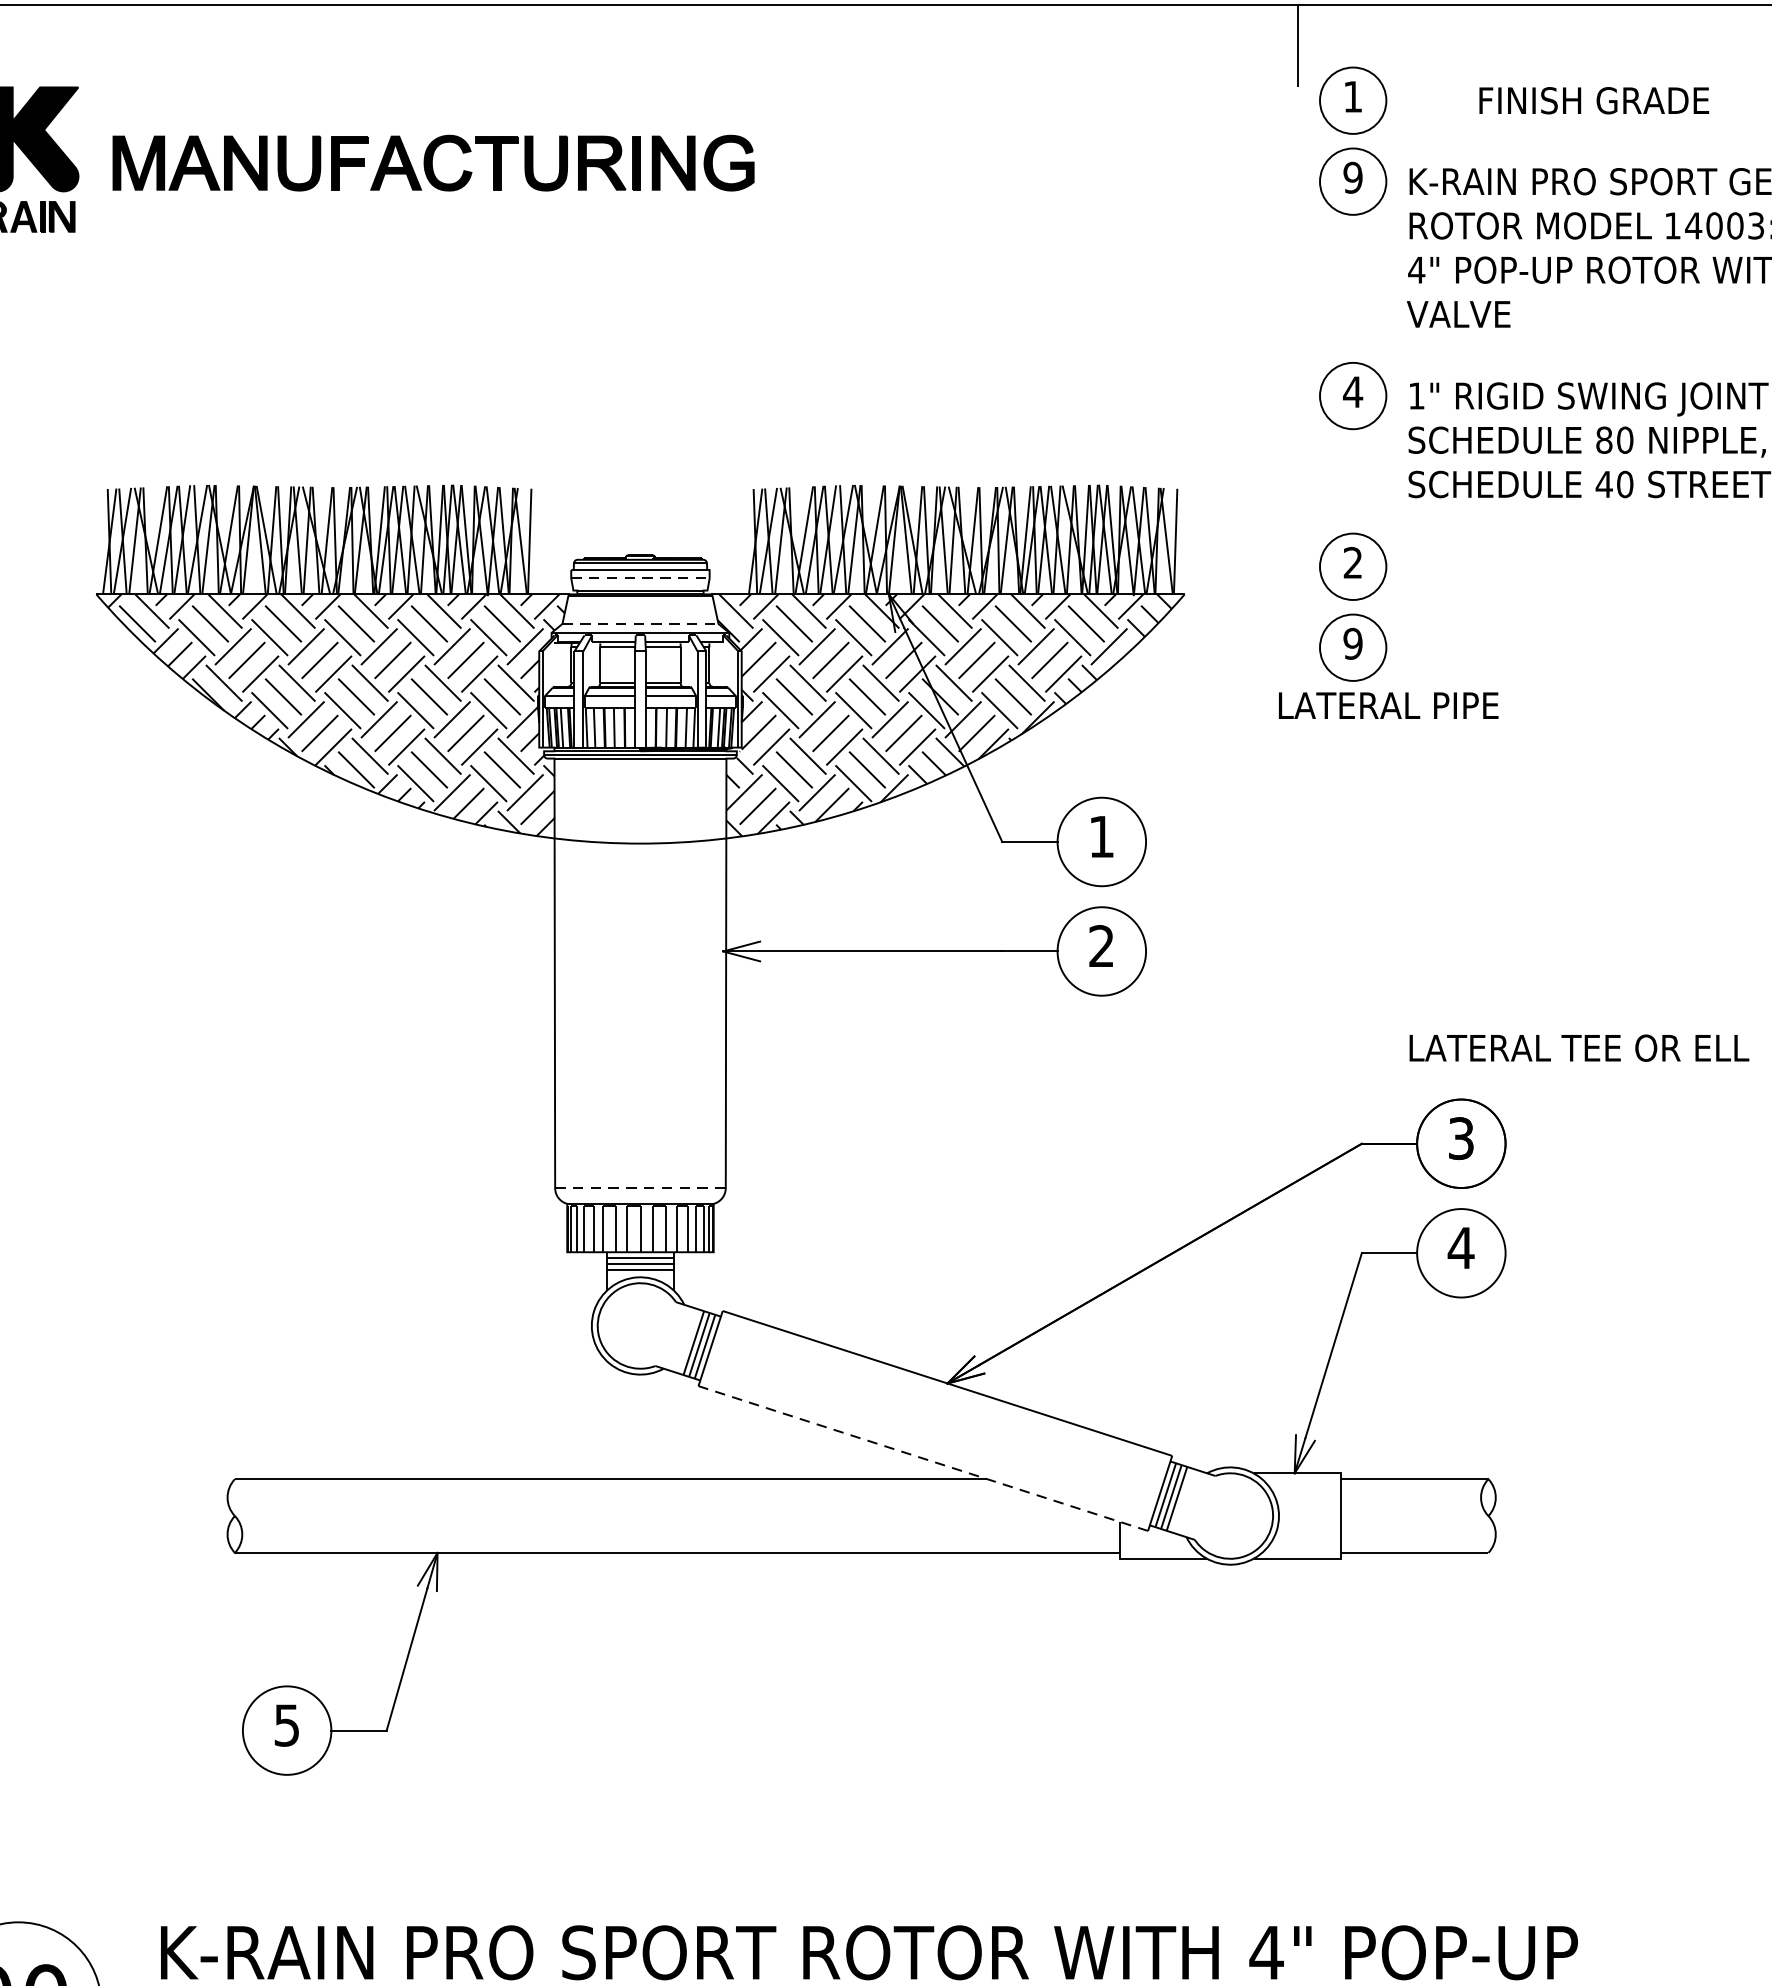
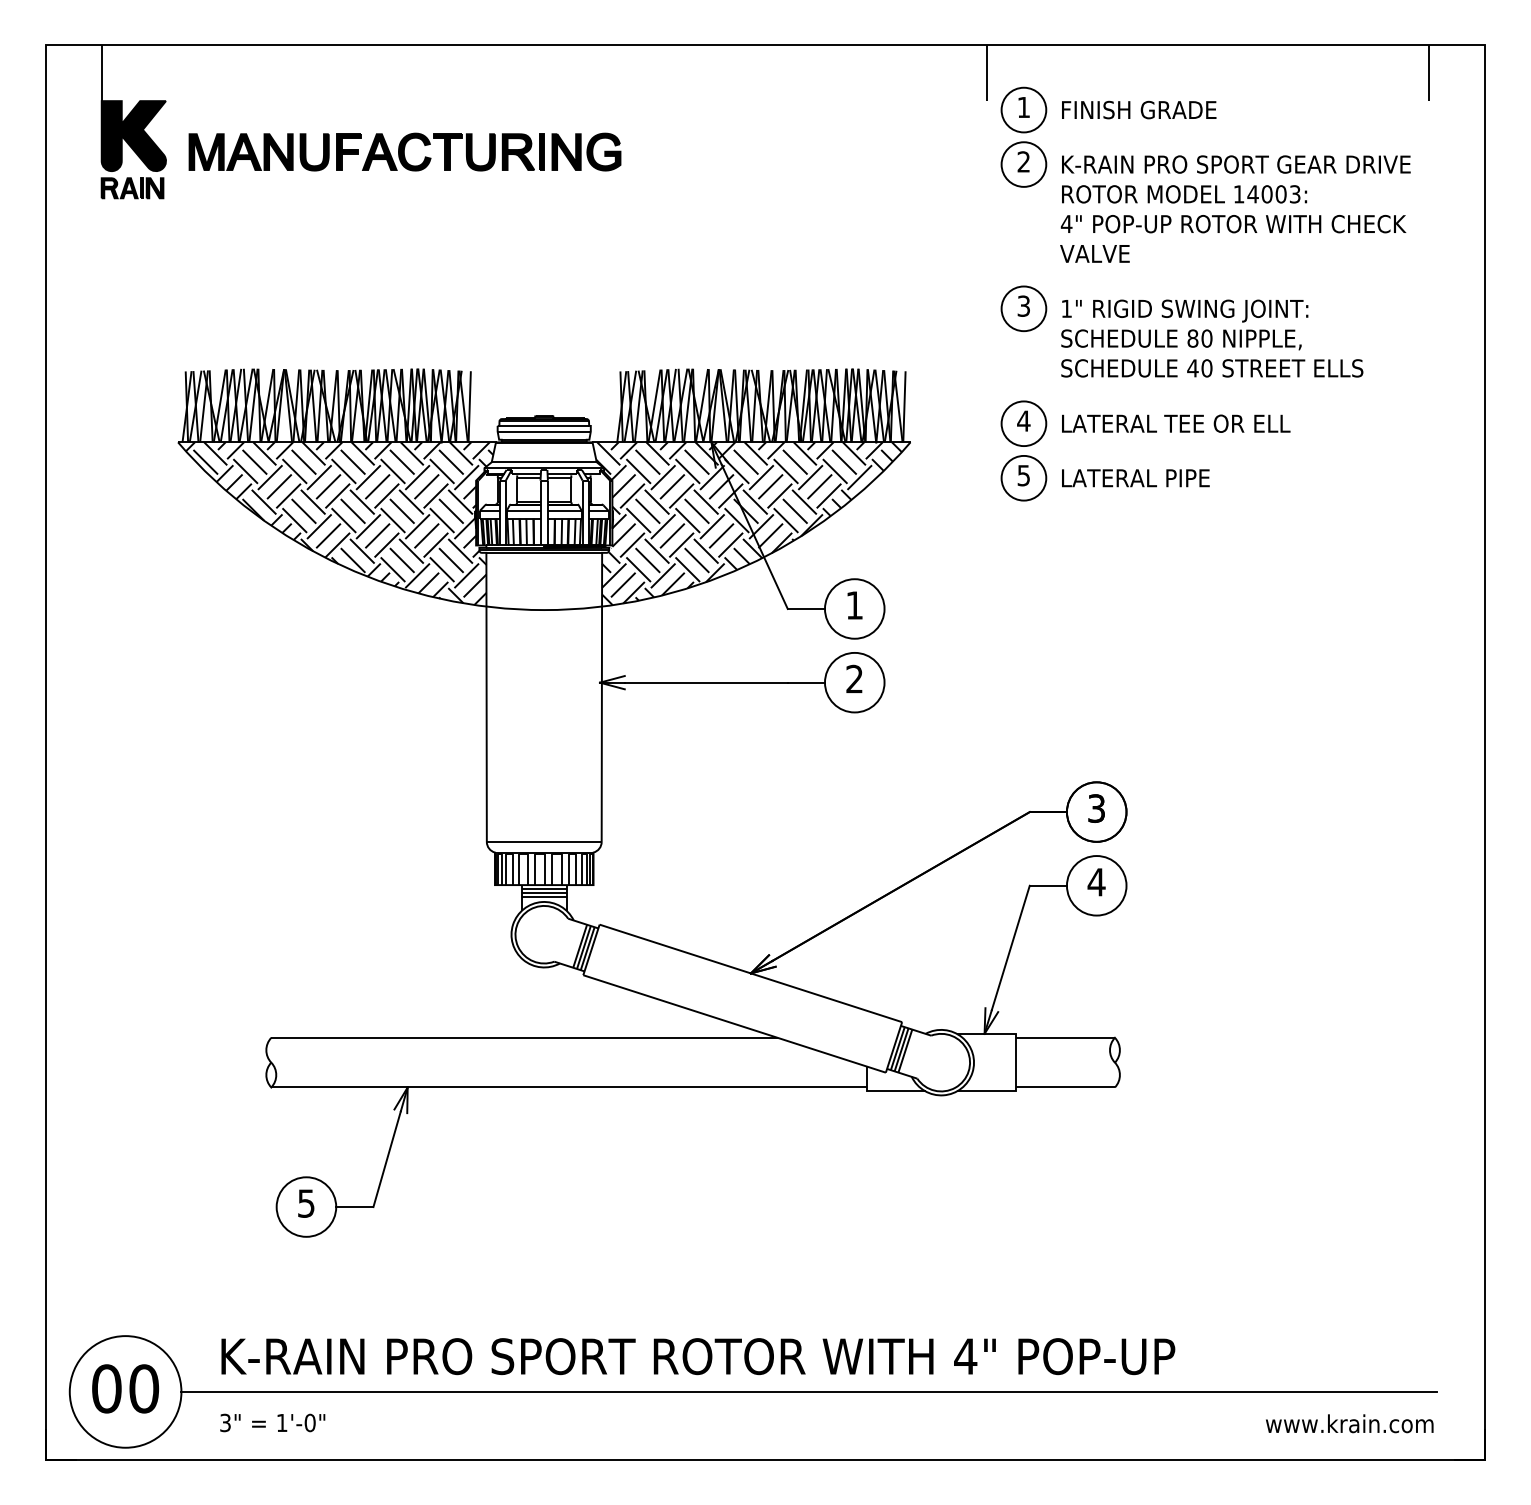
text: (1594, 99) -> (1139, 109), moved
text: (1352, 177) -> (1023, 161), 9 -> 2
text: (1352, 391) -> (1023, 305), 4 -> 3
text: (1352, 561) -> (1023, 420), 2 -> 4
line: (640, 578) -> (544, 431), dashed -> solid
line: (640, 624) -> (544, 462), dashed -> solid
text: (1352, 643) -> (1023, 475), 9 -> 5
text: (1388, 706) -> (1135, 478), moved
text: (1579, 1047) -> (1176, 423), moved
line: (640, 1187) -> (544, 841), dashed -> solid
line: (923, 1457) -> (734, 1023), dashed -> solid

